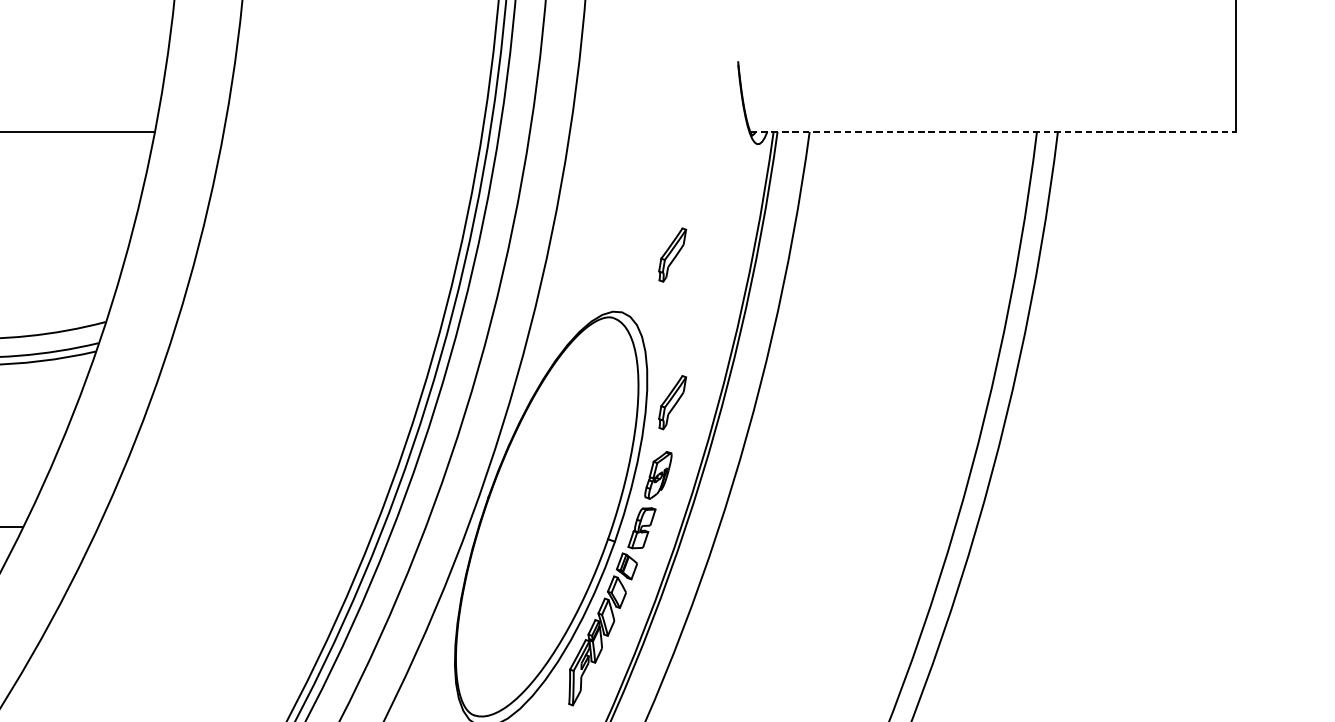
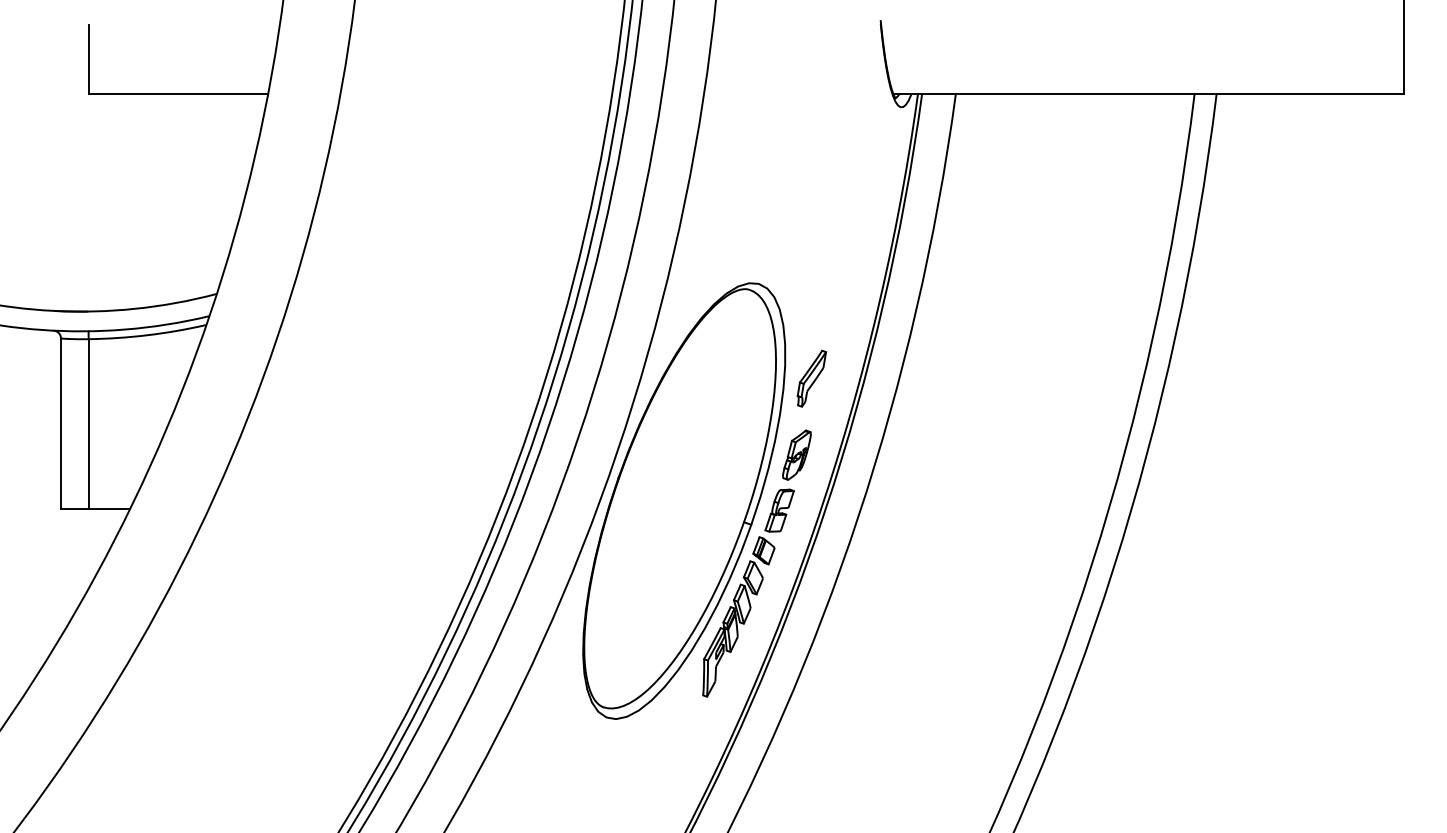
line: (994, 132) -> (1149, 94), dashed -> solid
part: (672, 254) -> (811, 223), removed

